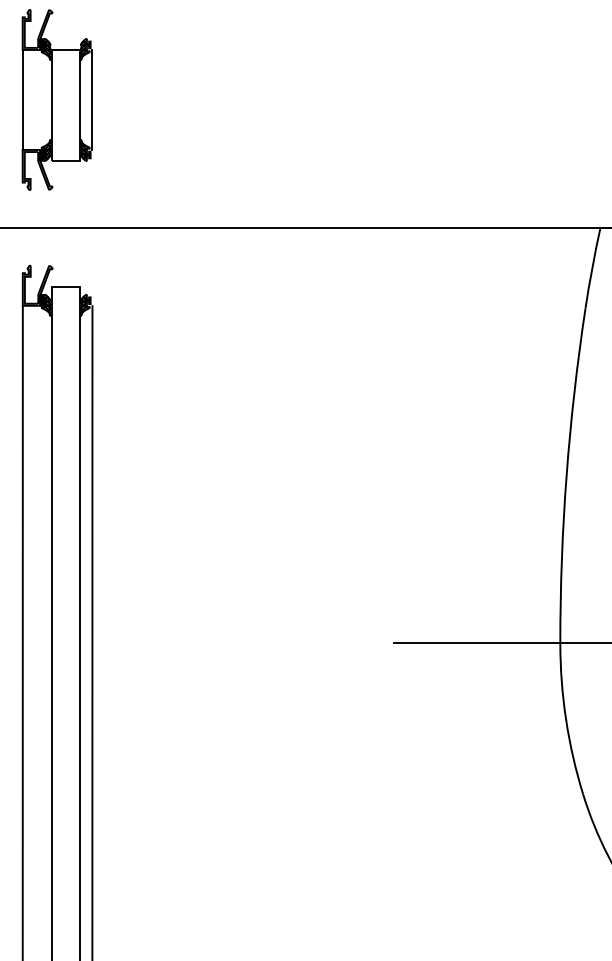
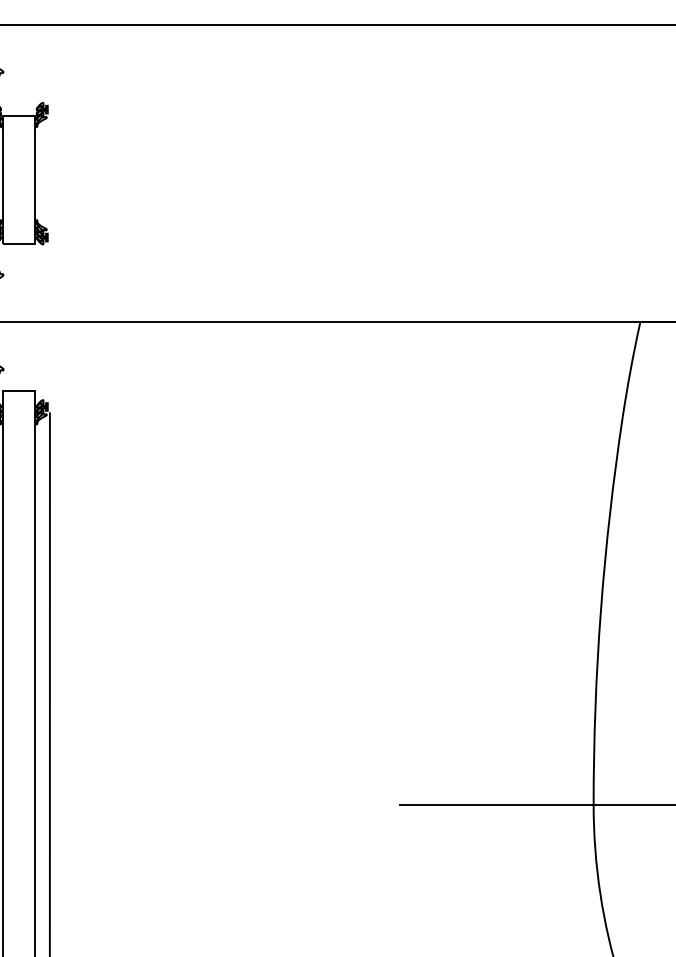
line: (92, 99) -> (49, 173), removed

